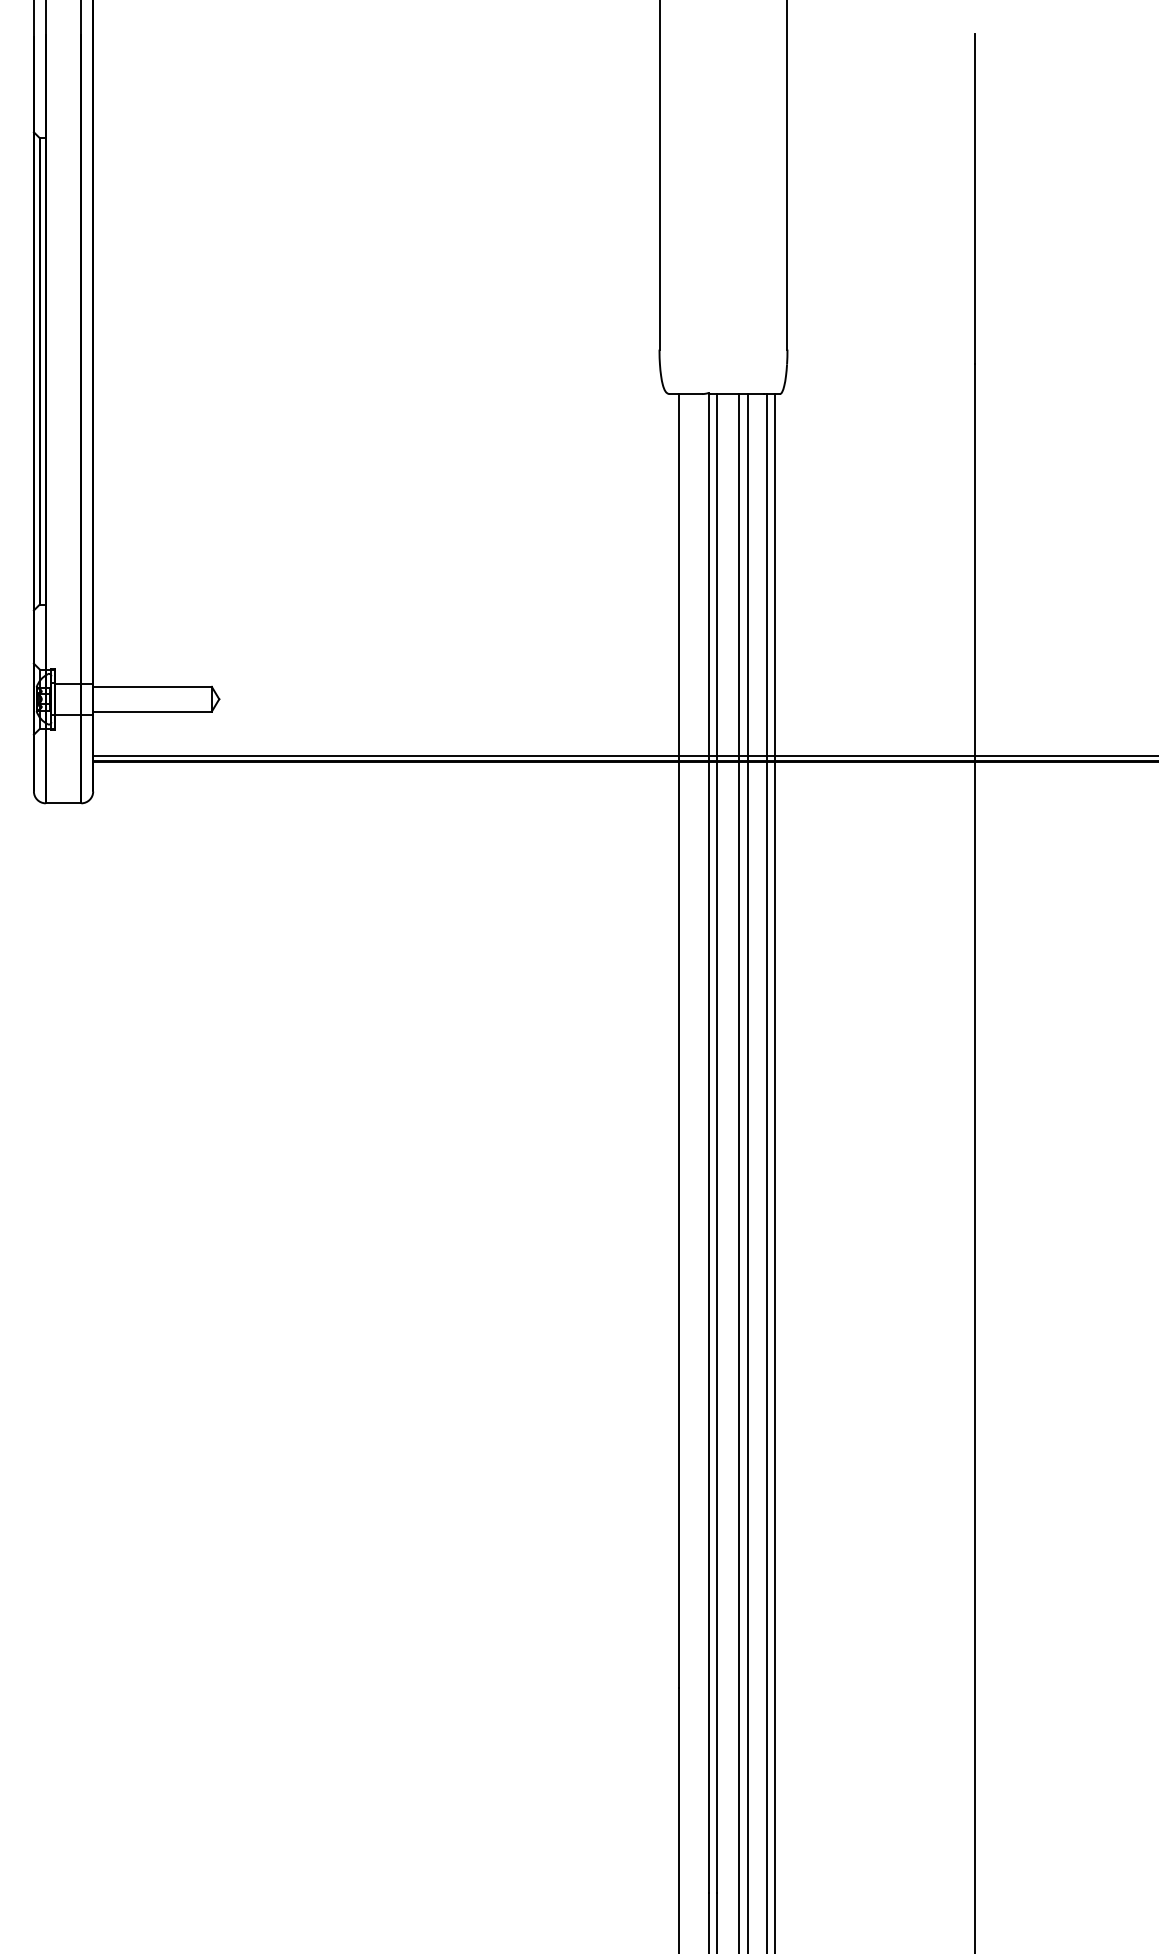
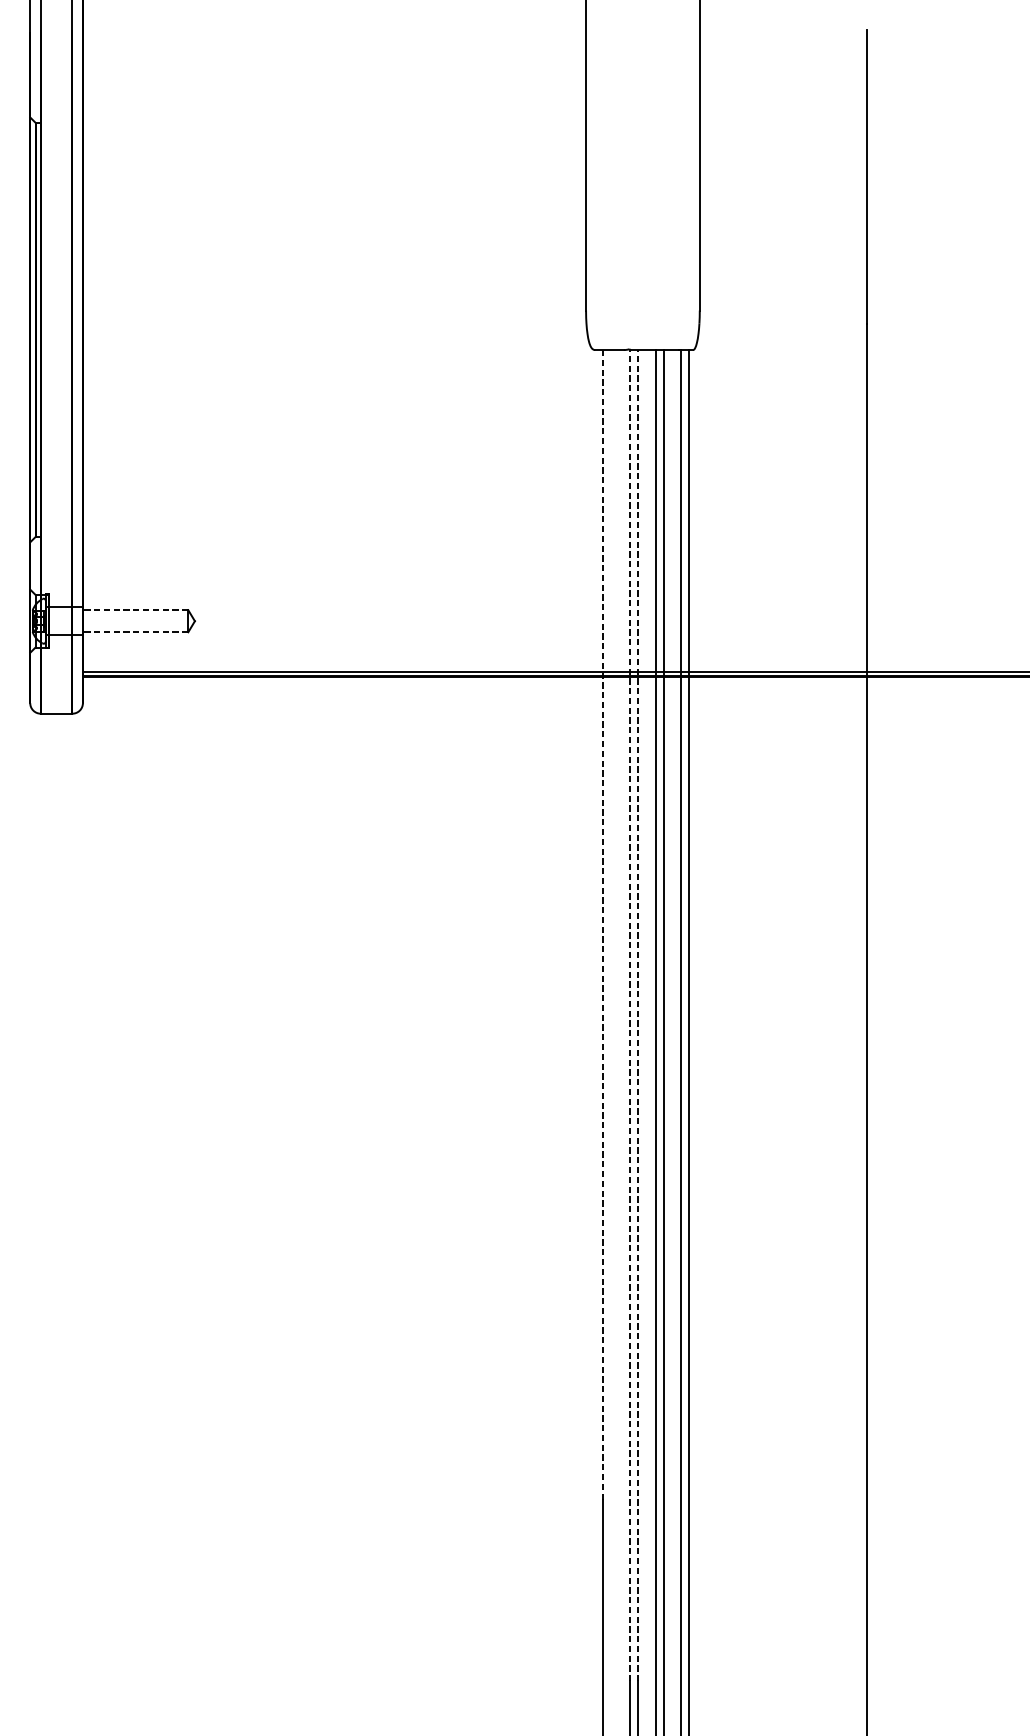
line: (152, 686) -> (135, 609), solid -> dashed
line: (152, 711) -> (135, 632), solid -> dashed
line: (678, 1041) -> (602, 925), solid -> dashed
line: (708, 1142) -> (629, 1015), solid -> dashed
line: (717, 1142) -> (637, 1015), solid -> dashed

